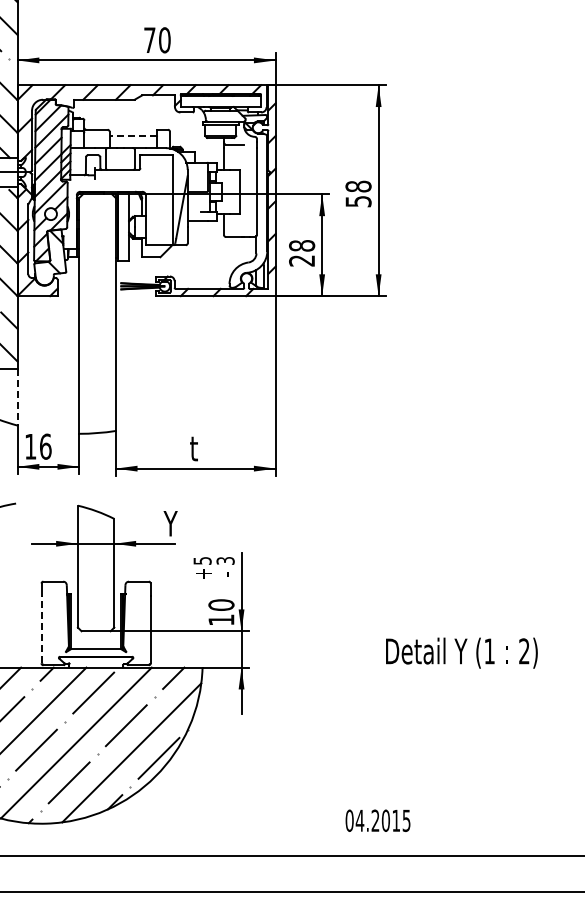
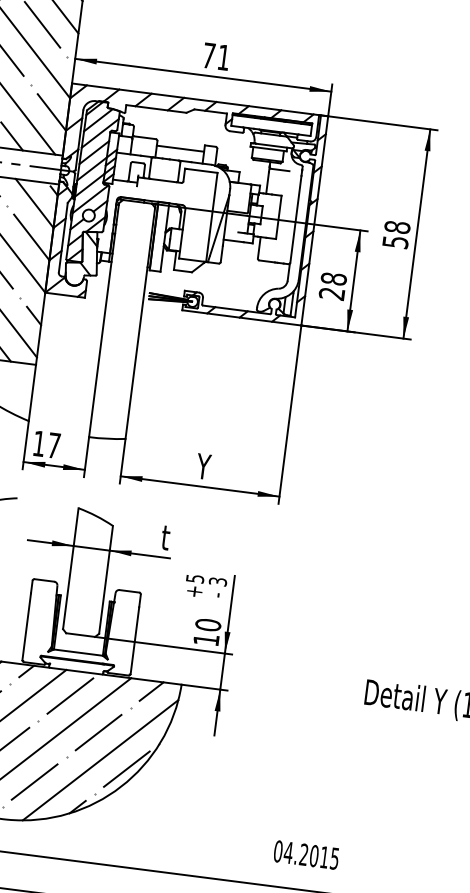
text: (164, 40) -> (223, 57), 70 -> 71
line: (133, 136) -> (180, 149), dashed -> solid
line: (17, 397) -> (32, 393), dashed -> solid
text: (45, 446) -> (53, 445), 16 -> 17
text: (196, 448) -> (203, 466), t -> Y
text: (170, 523) -> (168, 537), Y -> t
line: (41, 629) -> (26, 626), dashed -> solid
text: (377, 820) -> (305, 854), moved

